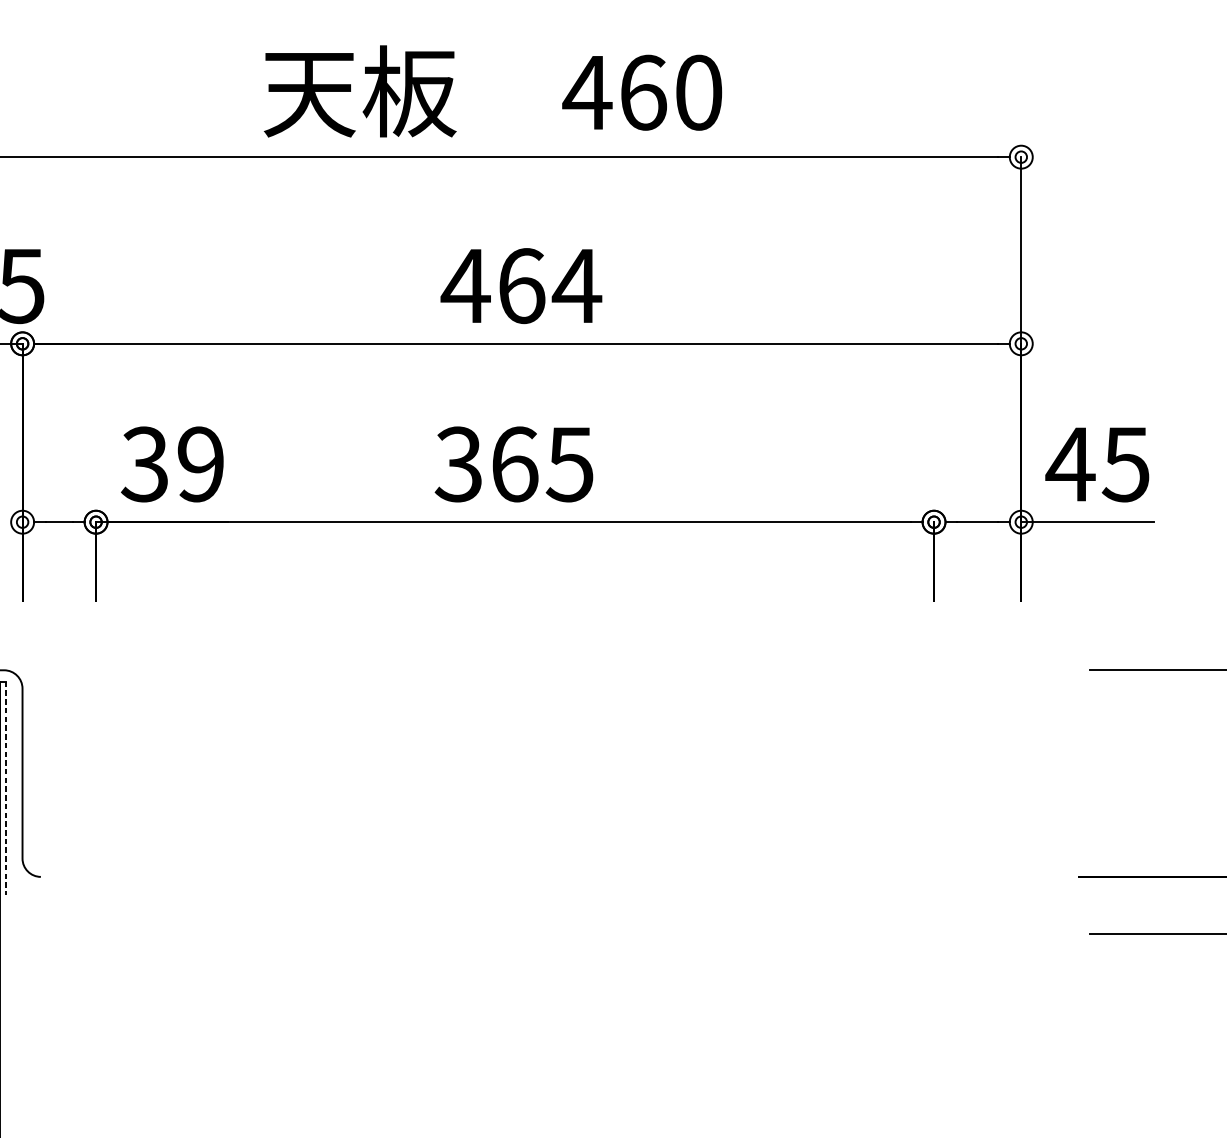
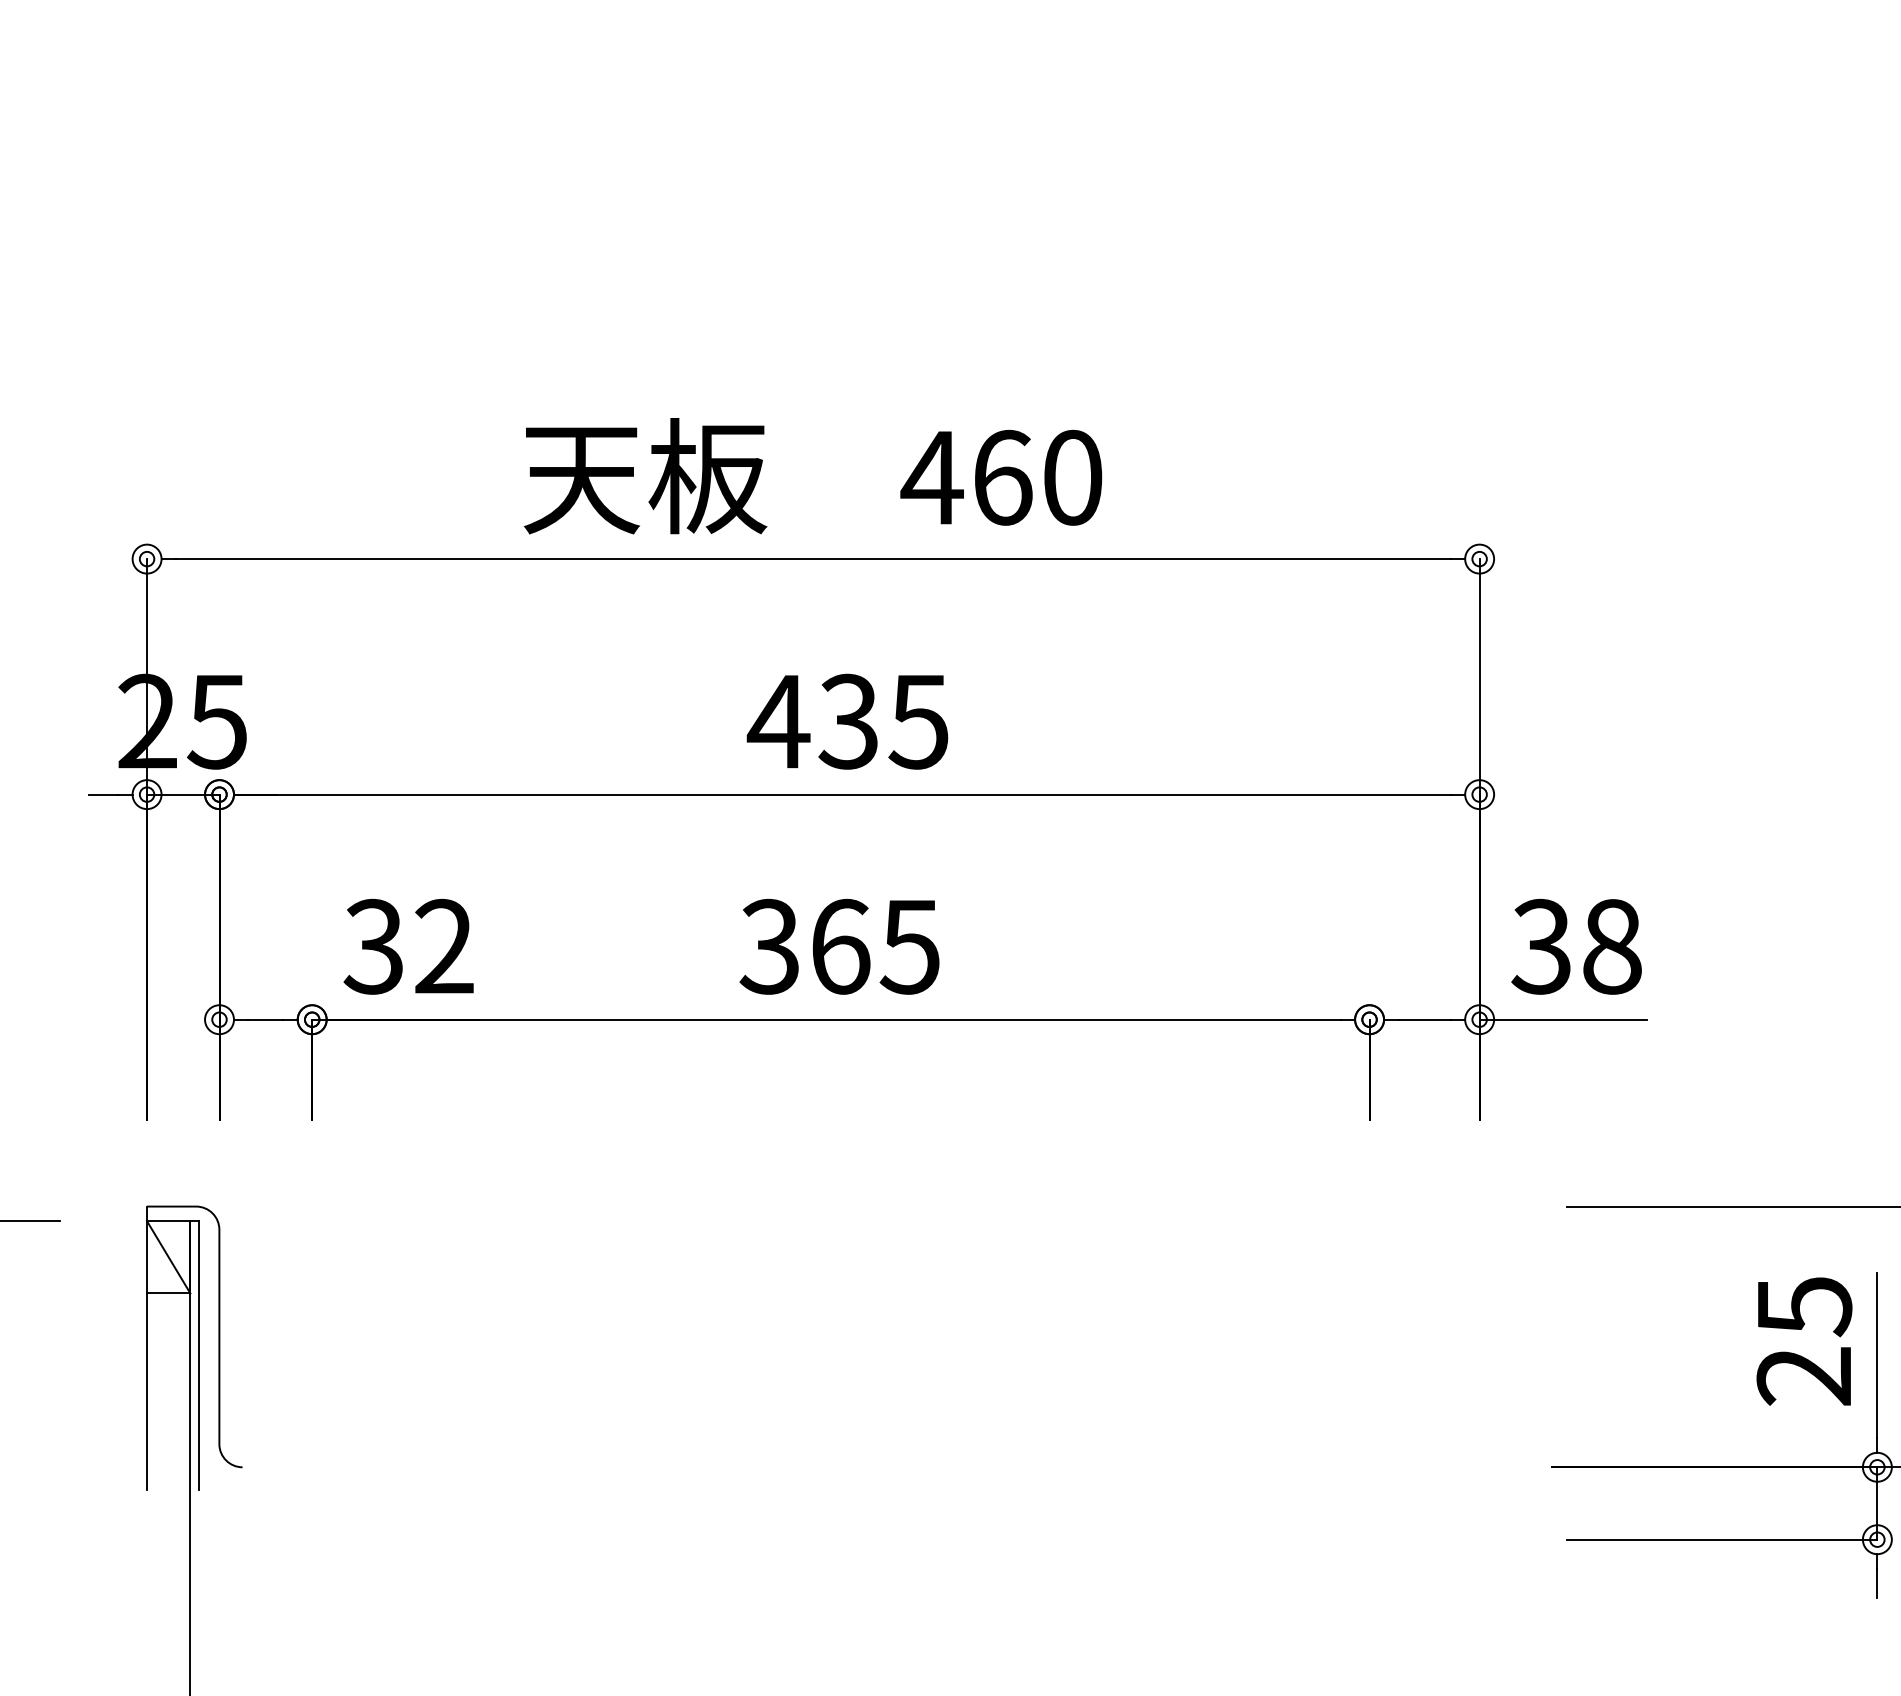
text: (549, 285) -> (884, 721), 464 -> 435
text: (200, 464) -> (444, 946), 39 -> 32
text: (1097, 464) -> (1575, 946), 45 -> 38
line: (6, 788) -> (199, 1355), dashed -> solid

